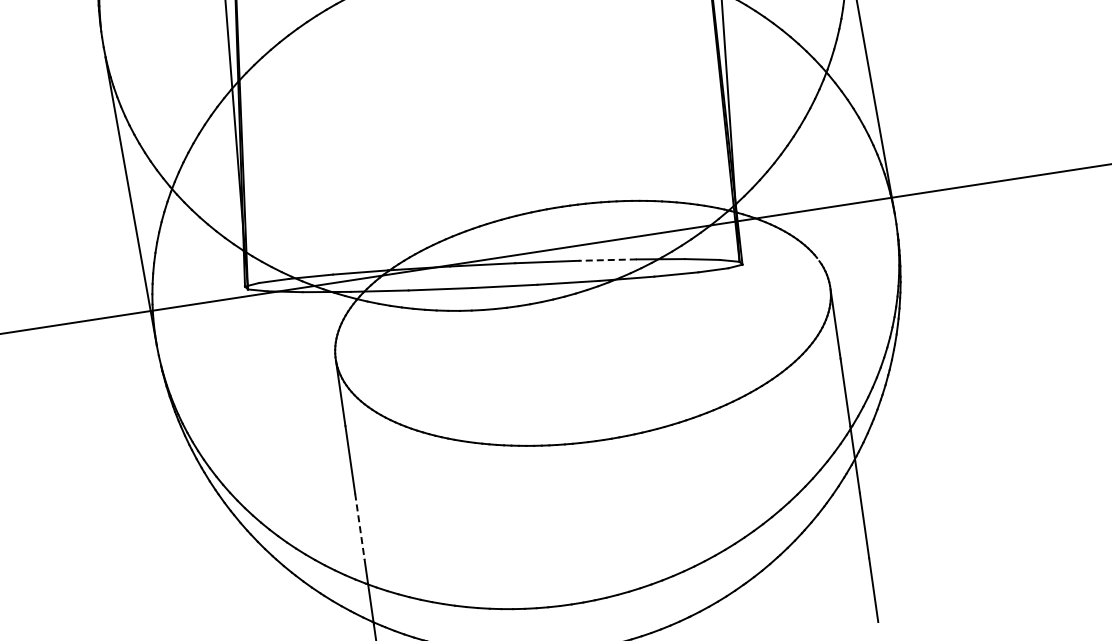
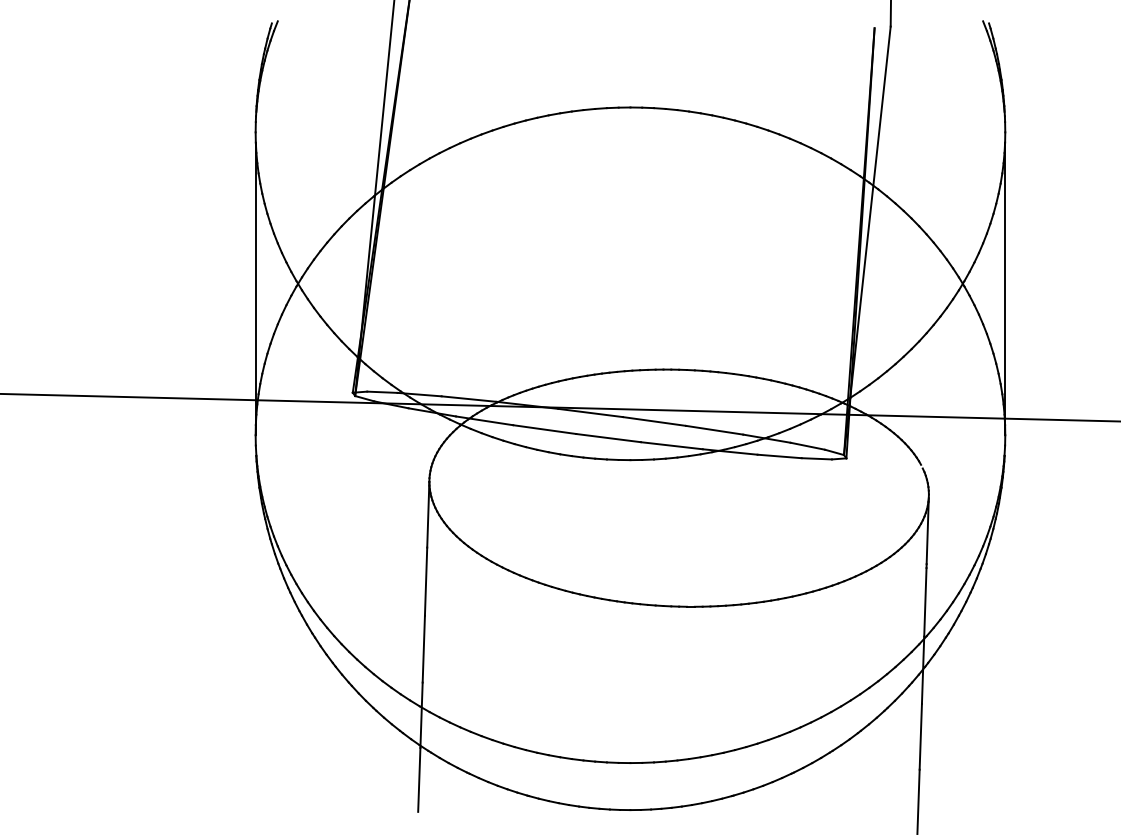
line: (607, 260) -> (714, 430), dashed -> solid
line: (359, 527) -> (423, 649), dashed -> solid

